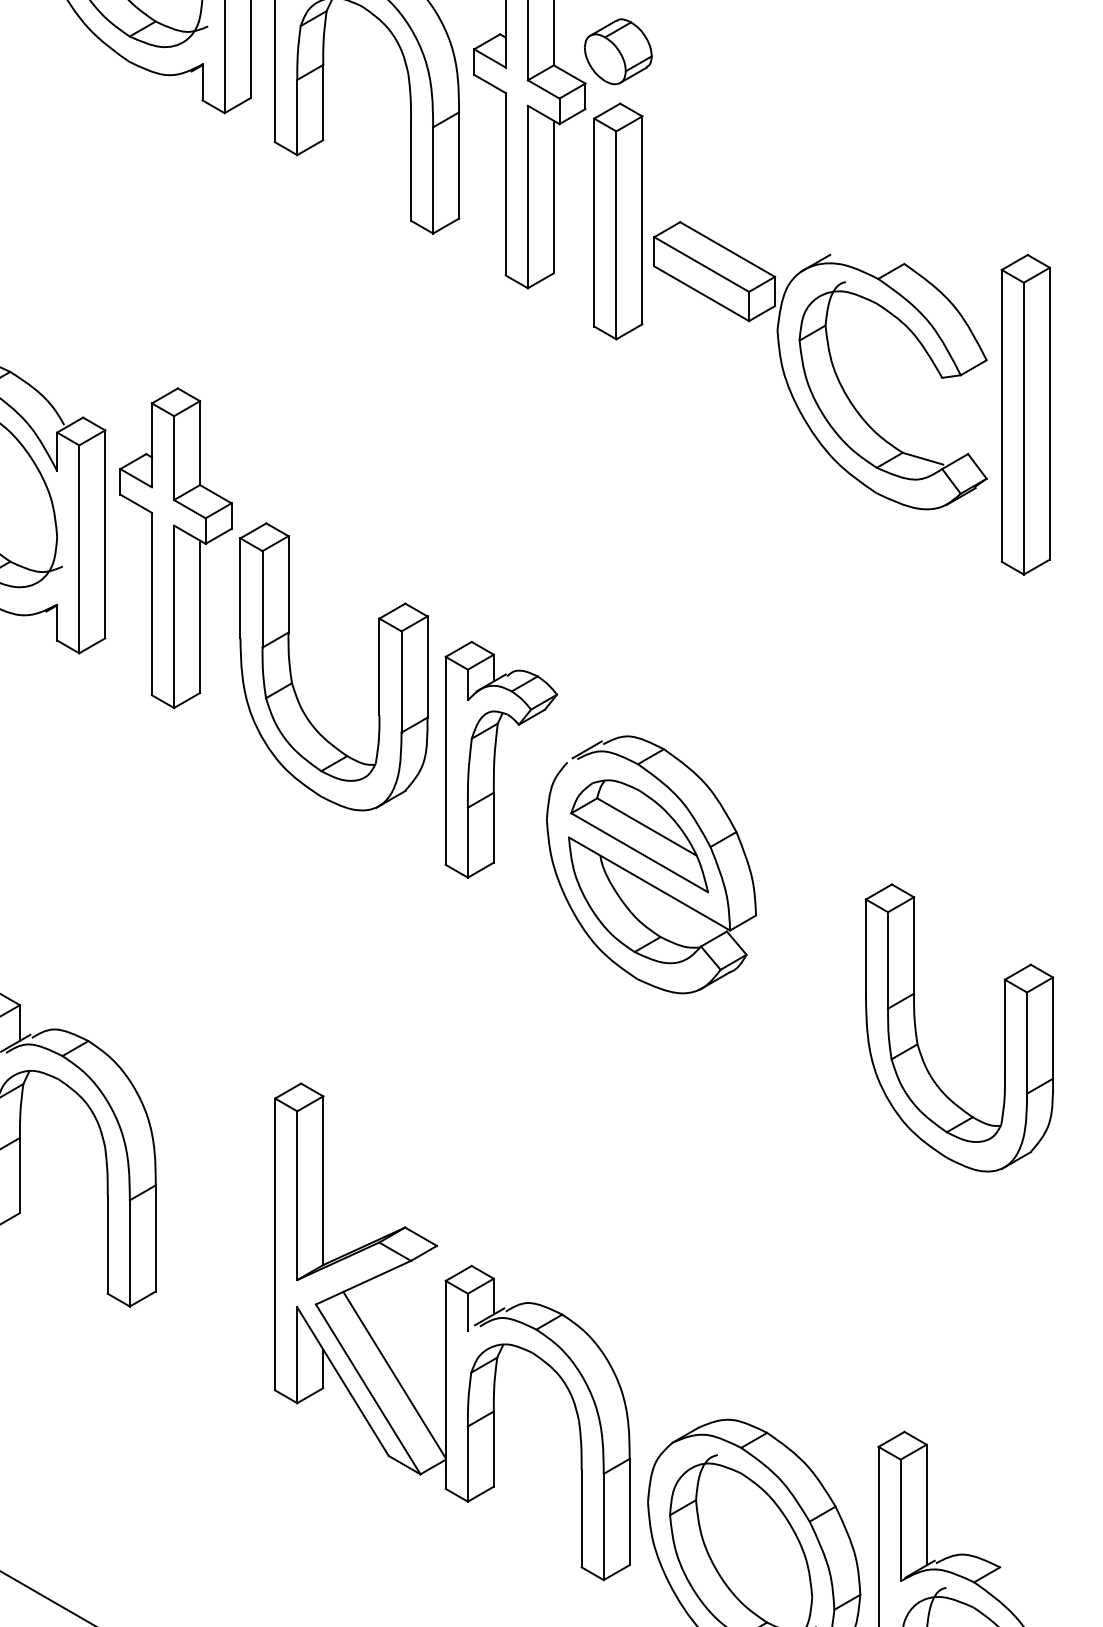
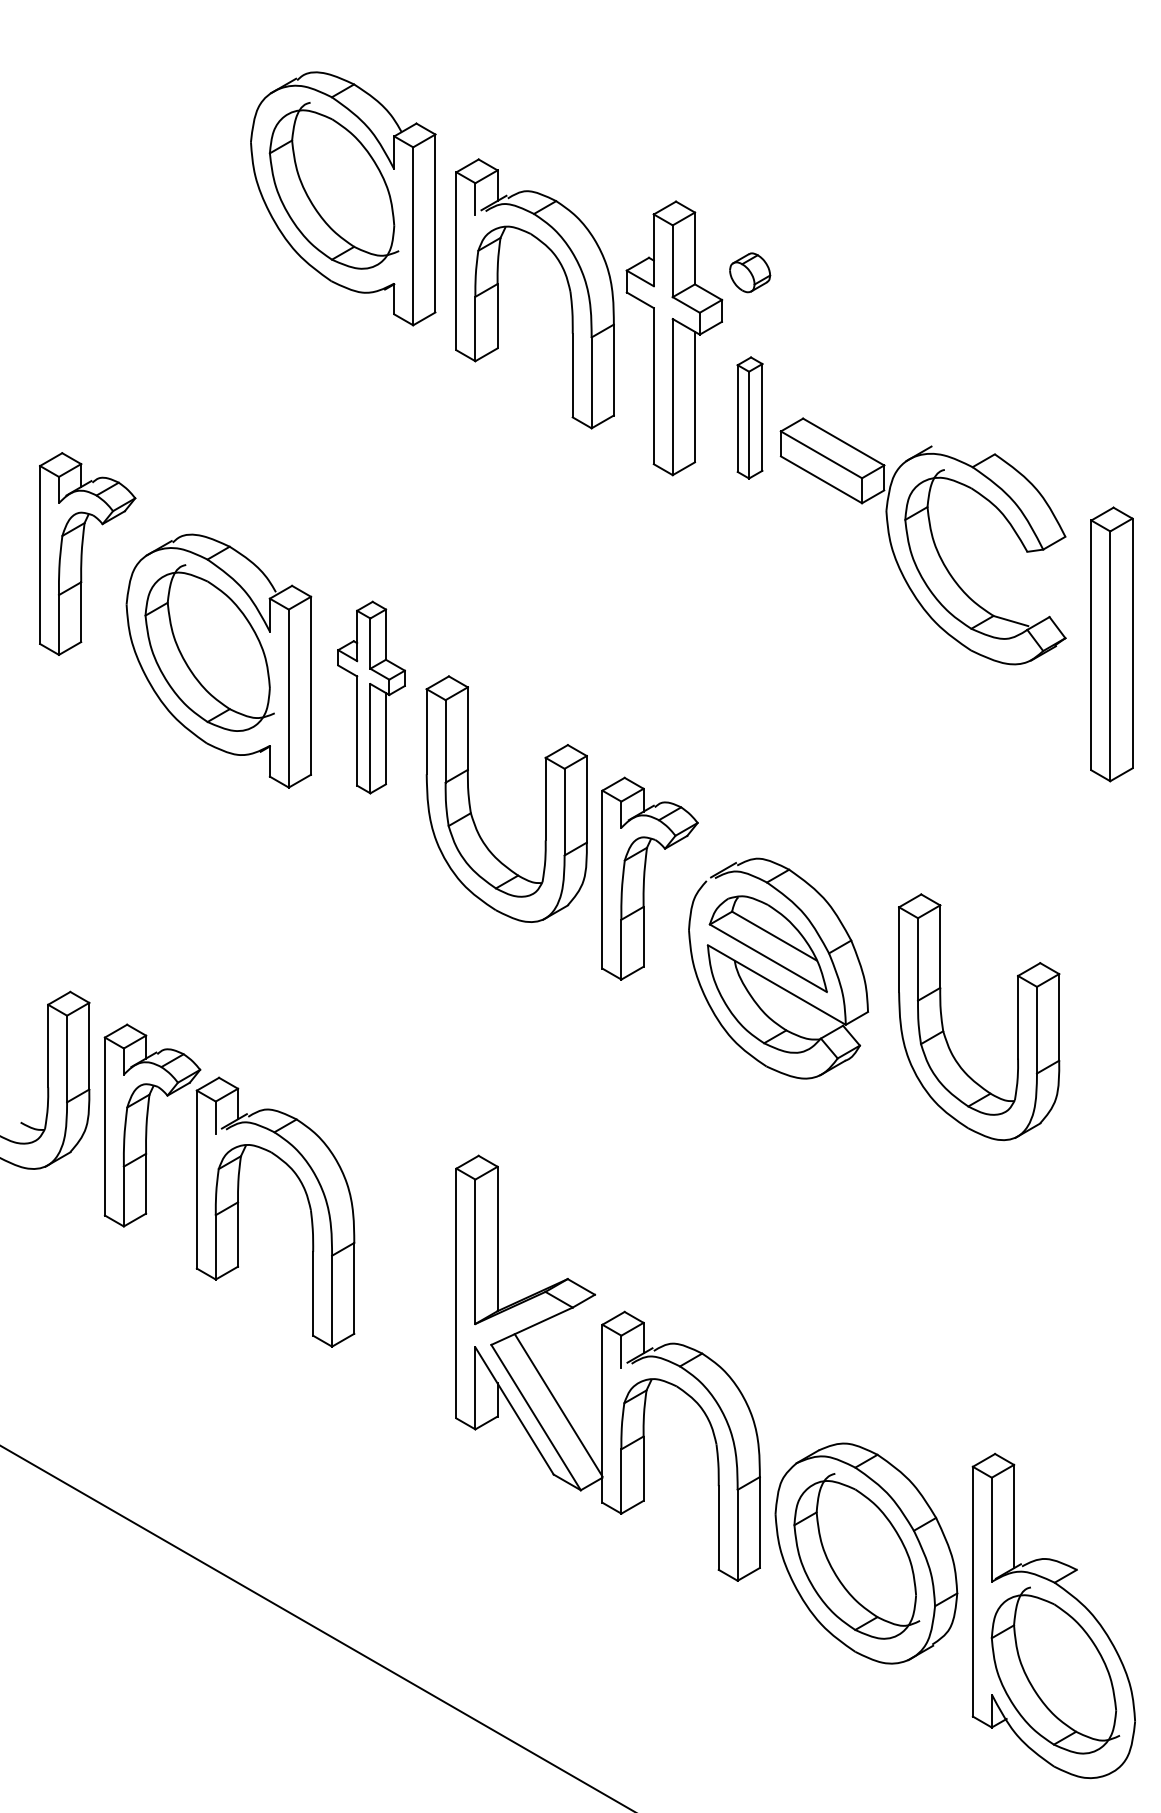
part: (617, 51) -> (749, 272), size x0.7
part: (617, 220) -> (749, 417), size x0.6
part: (1025, 414) -> (1111, 644), moved
part: (175, 548) -> (371, 697), size x0.7
part: (917, 1036) -> (943, 1024), moved

